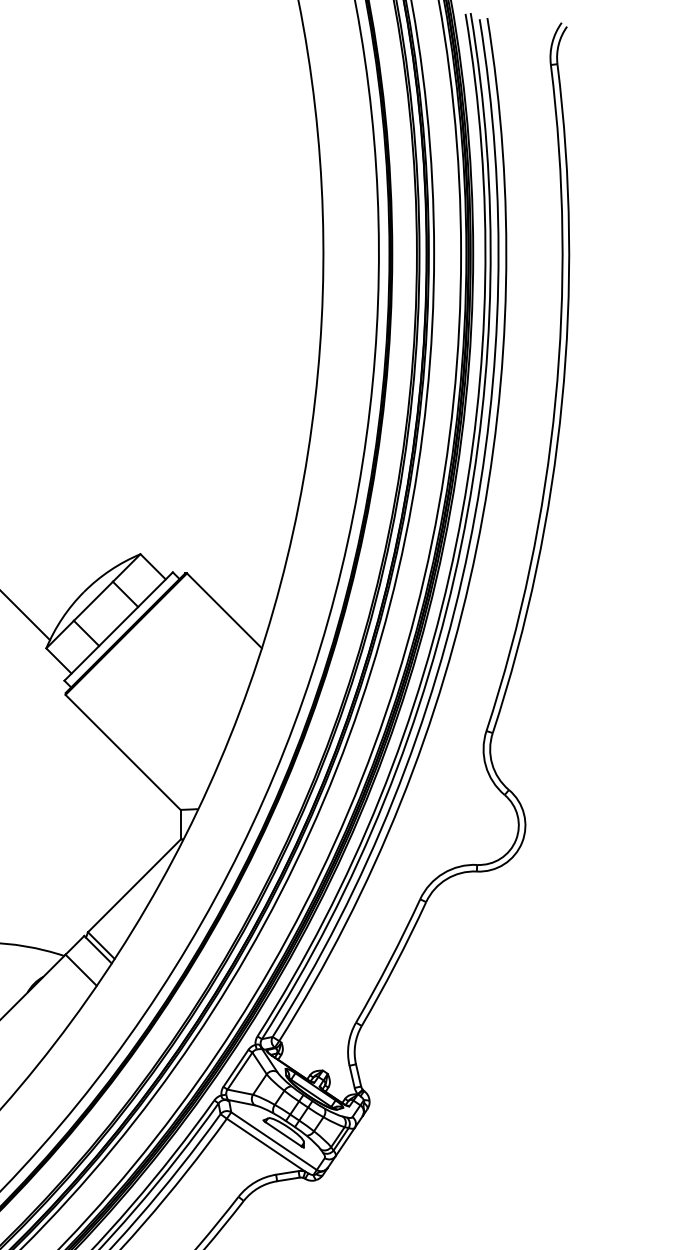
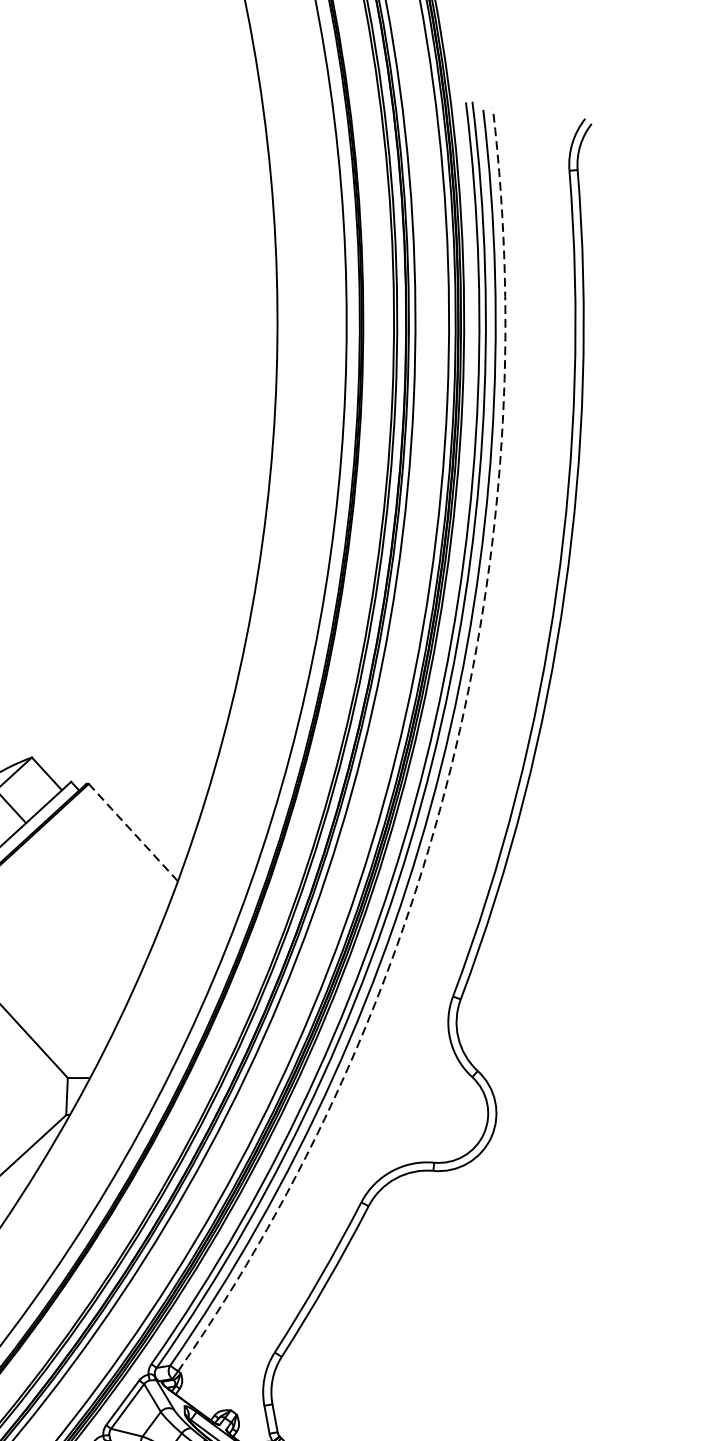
arc: (476, 548) -> (450, 768), solid -> dashed
line: (224, 610) -> (133, 832), solid -> dashed

